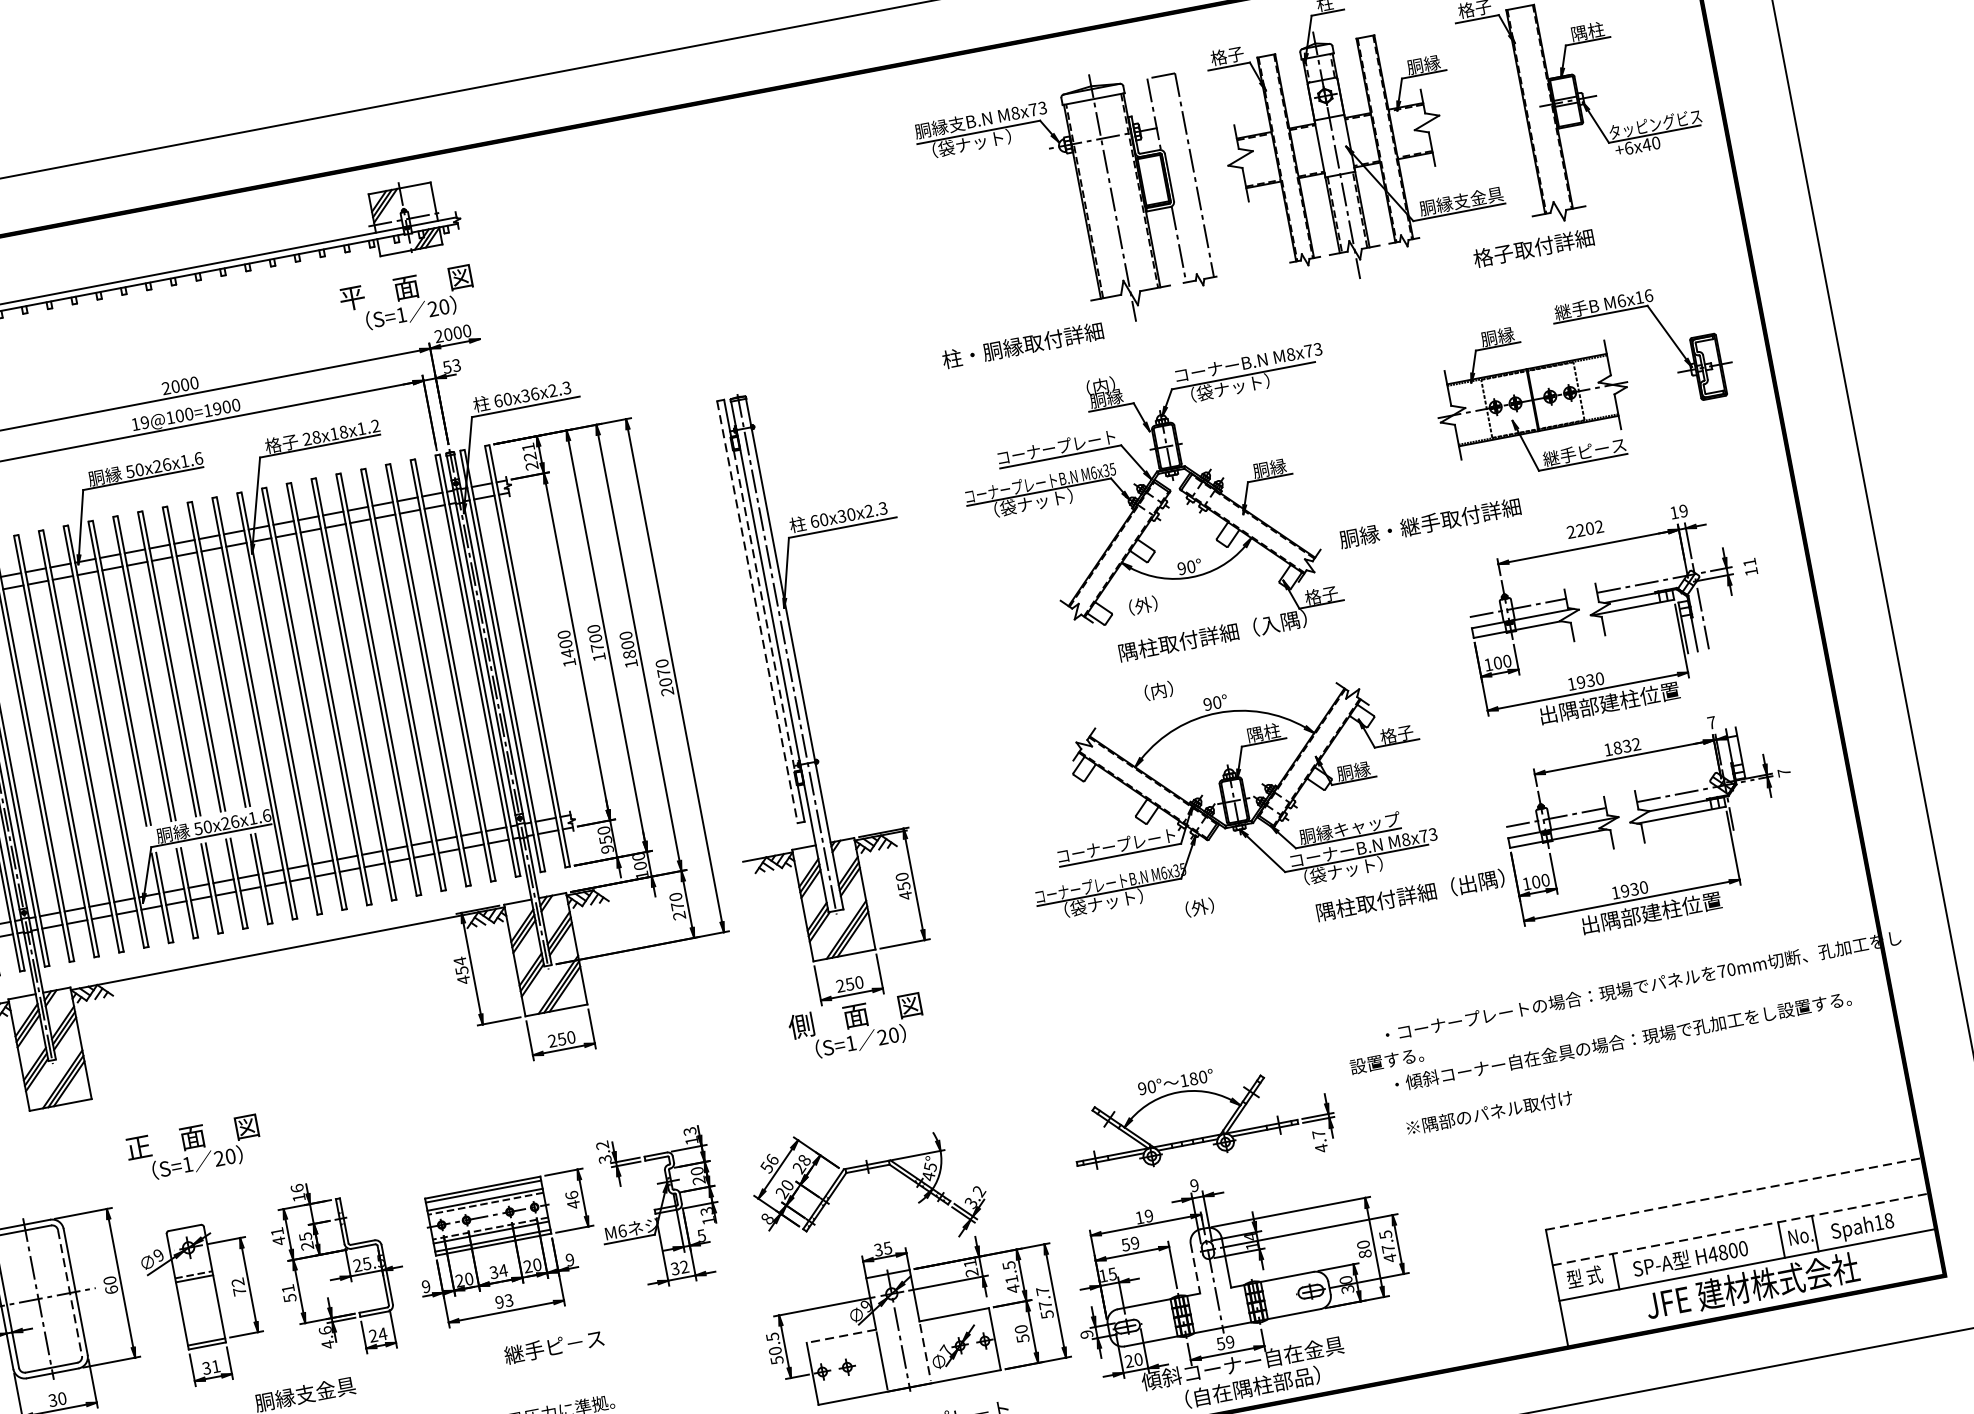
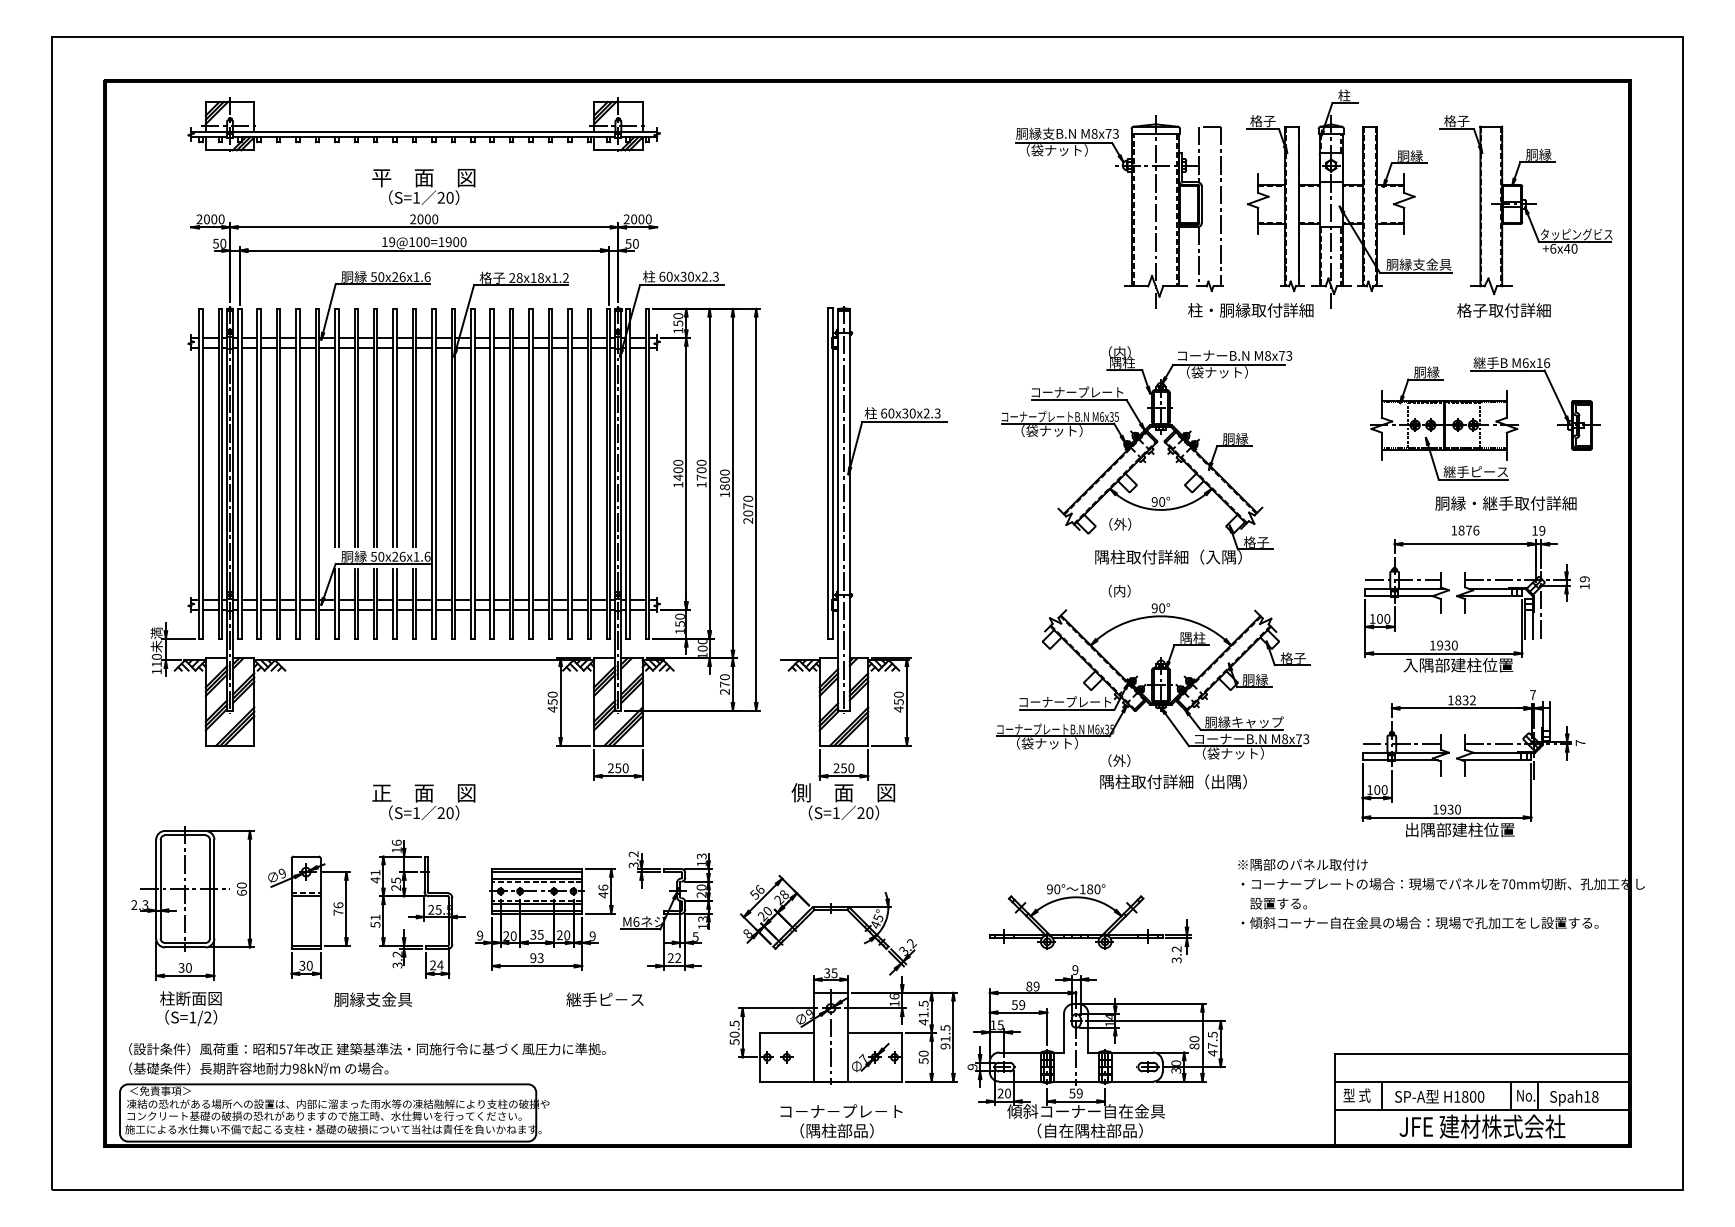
text: (1587, 31) -> (1538, 154), 隅柱 -> 胴縁
text: (1533, 248) -> (1503, 310), moved
text: (407, 298) -> (423, 186), moved
part: (1022, 345) -> (1250, 310), moved
text: (456, 365) -> (635, 243), 53 -> 50
text: (535, 393) -> (691, 276), 60x36x2.3 -> 60x30x2.3
text: (1105, 398) -> (1121, 362), 胴縁 -> 隅柱
text: (530, 456) -> (678, 323), 221 -> 150
text: (1429, 523) -> (1505, 503), moved
text: (1585, 529) -> (1465, 530), 2202 -> 1876
text: (1749, 562) -> (1584, 579), 11 -> 19
line: (765, 611) -> (833, 474), dashed -> solid
line: (757, 613) -> (827, 474), dashed -> solid
text: (1548, 715) -> (1410, 665), 出隅部建柱位置 -> 入隅部建柱位置
text: (606, 849) -> (679, 631), 950 -> 150
text: (1410, 894) -> (1173, 781), moved
text: (459, 961) -> (552, 694), 454 -> 450
text: (1386, 1060) -> (1278, 903), moved
text: (1489, 1112) -> (1302, 864), moved
text: (1319, 1141) -> (1176, 954), 4.7 -> 3.2
text: (194, 1149) -> (423, 802), moved
line: (1734, 1194) -> (1482, 1054), dashed -> solid
text: (1139, 1217) -> (1029, 986), 19 -> 89
line: (1741, 1229) -> (1482, 1082), dashed -> solid
text: (1711, 1254) -> (1456, 1096), H4800 -> H1800
text: (971, 1268) -> (894, 1000), 21 -> 16
text: (674, 1269) -> (670, 958), 32 -> 22
line: (1196, 1269) -> (1064, 1033), dashed -> solid
text: (503, 1270) -> (540, 934), 34 -> 35
text: (238, 1282) -> (338, 905), 72 -> 76
line: (69, 1293) -> (209, 889), dashed -> solid
text: (1045, 1303) -> (945, 1037), 57.7 -> 91.5
line: (841, 1336) -> (786, 1033), dashed -> solid
text: (326, 1337) -> (397, 959), 4.6 -> 3.2
text: (553, 1346) -> (604, 999), moved
line: (924, 1352) -> (847, 1057), dashed -> solid
text: (215, 1366) -> (309, 965), 31 -> 30

